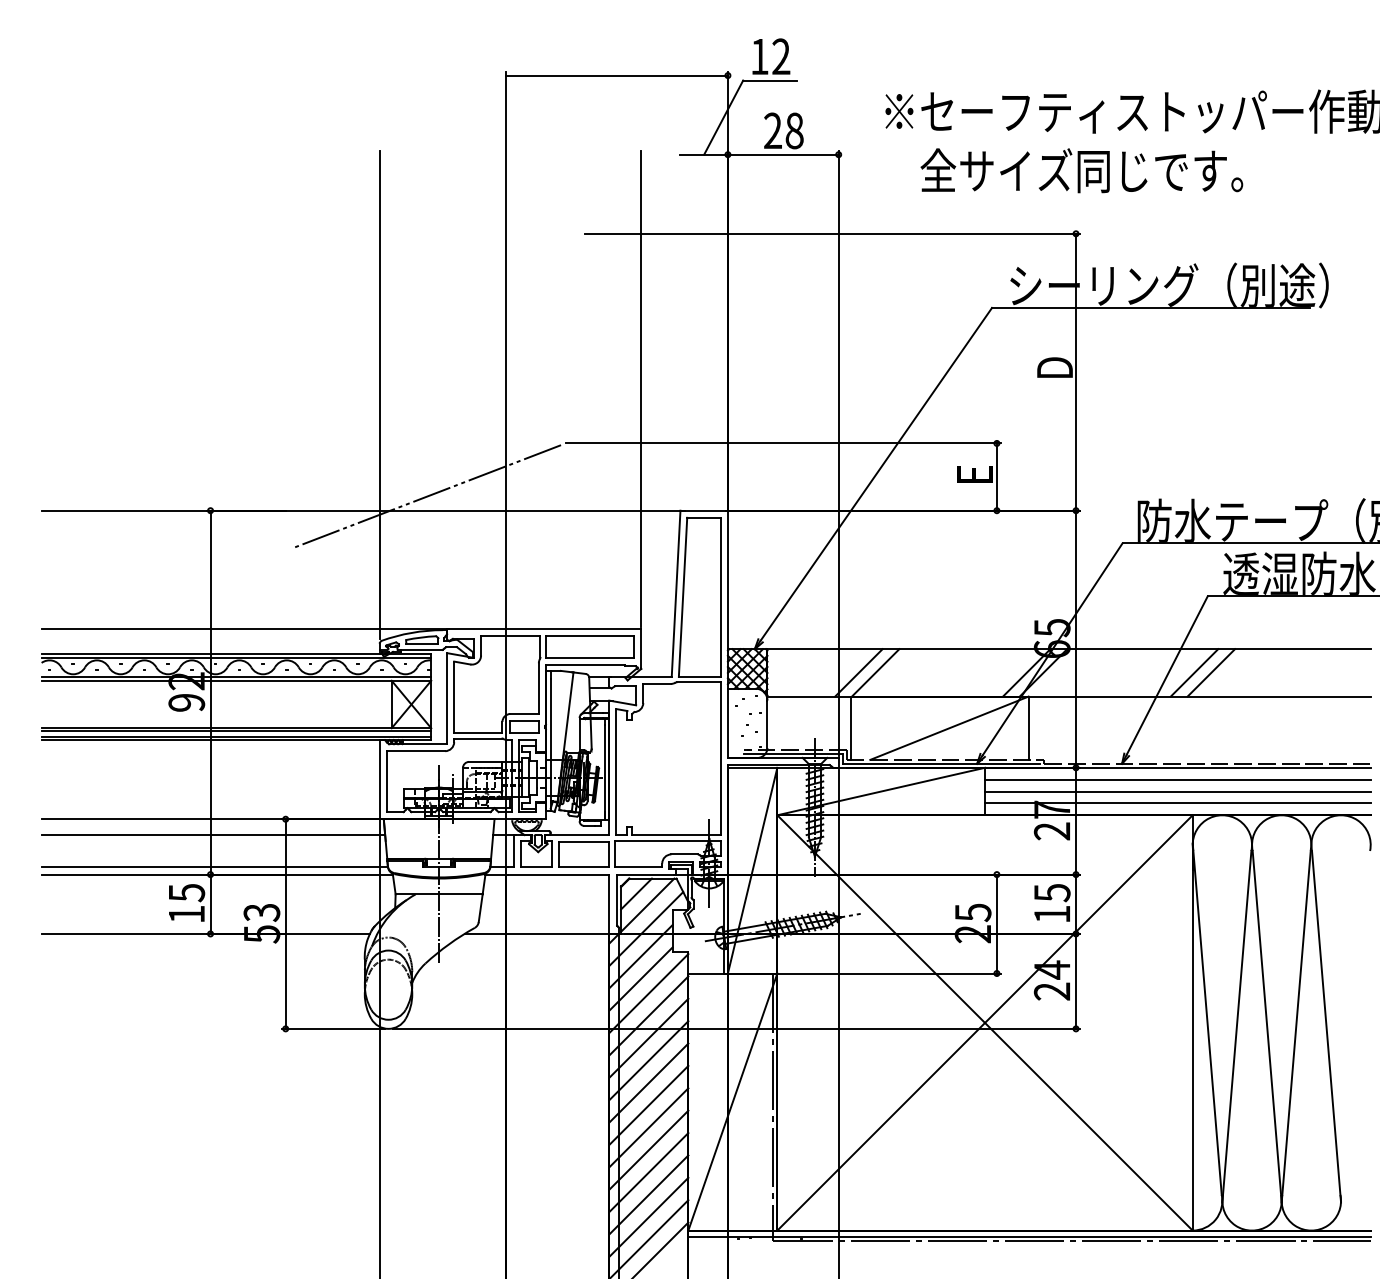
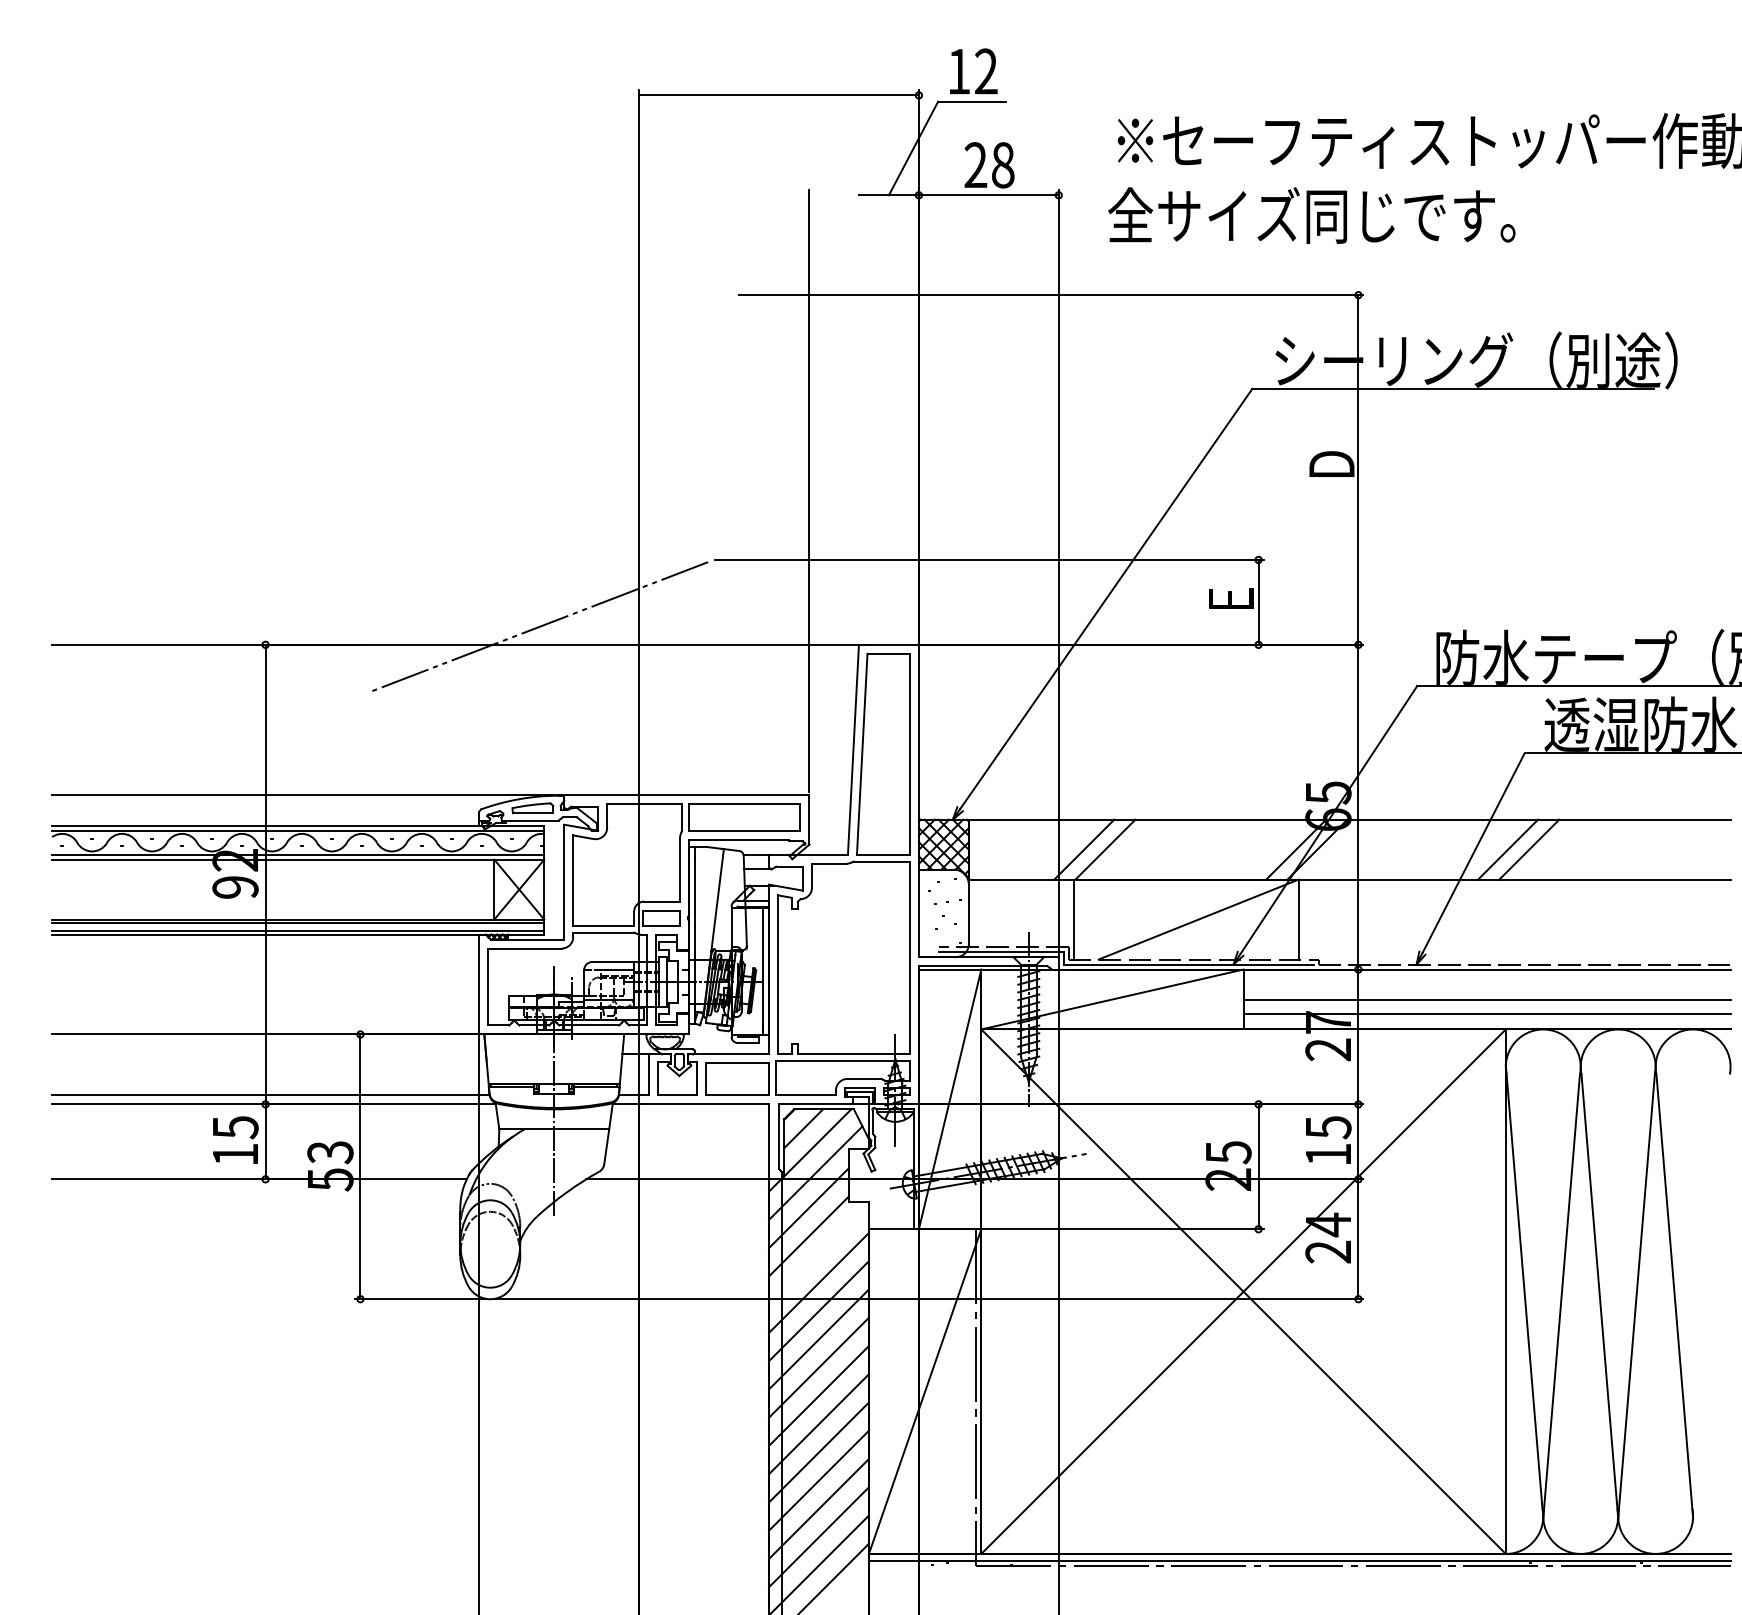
text: (1081, 170) -> (1311, 215), moved
line: (379, 394) -> (479, 498), removed
line: (1178, 779) -> (1487, 984), removed
line: (213, 835) -> (269, 1054), removed
line: (648, 993) -> (818, 1254), removed

